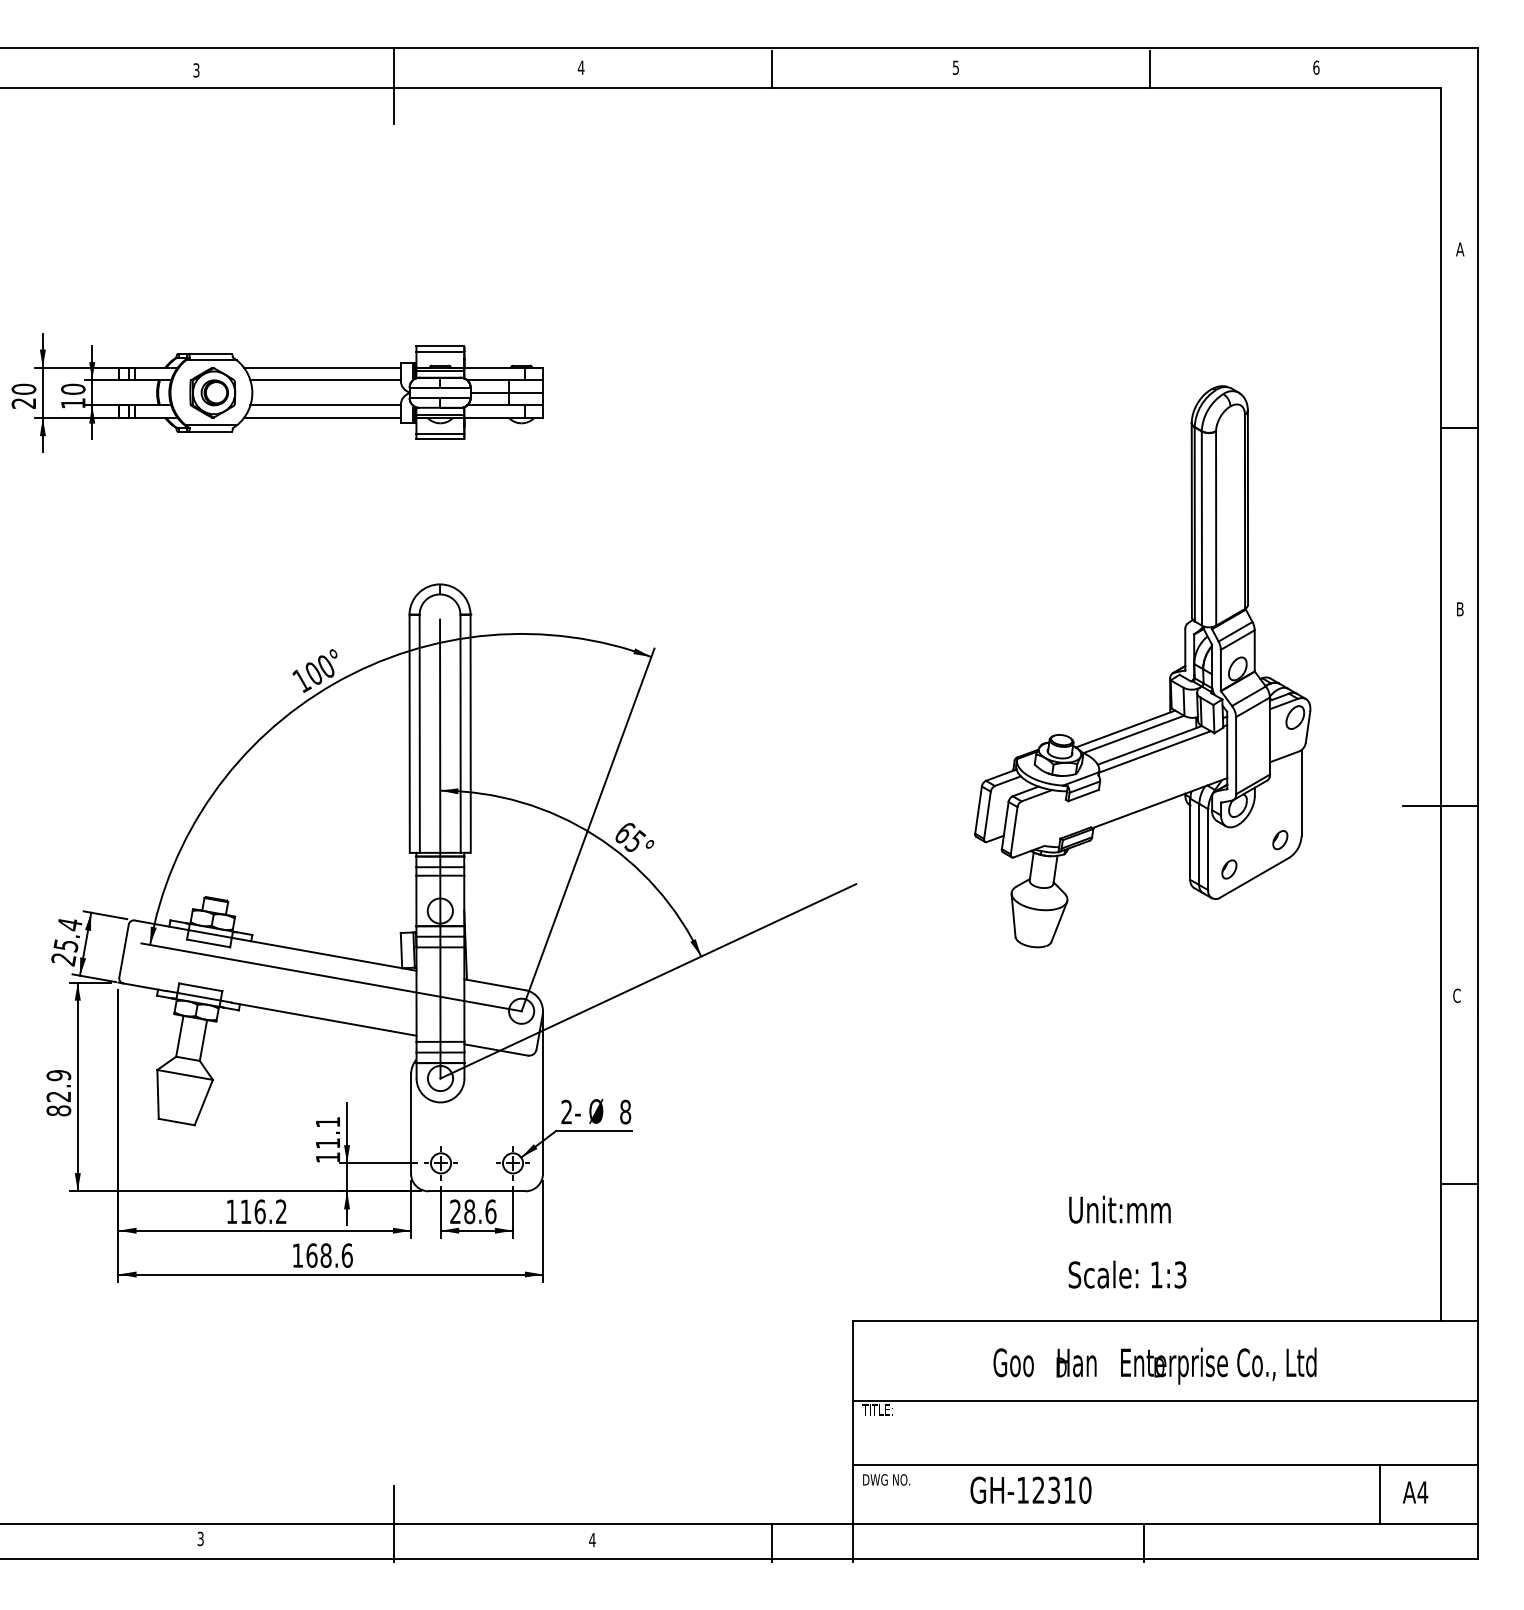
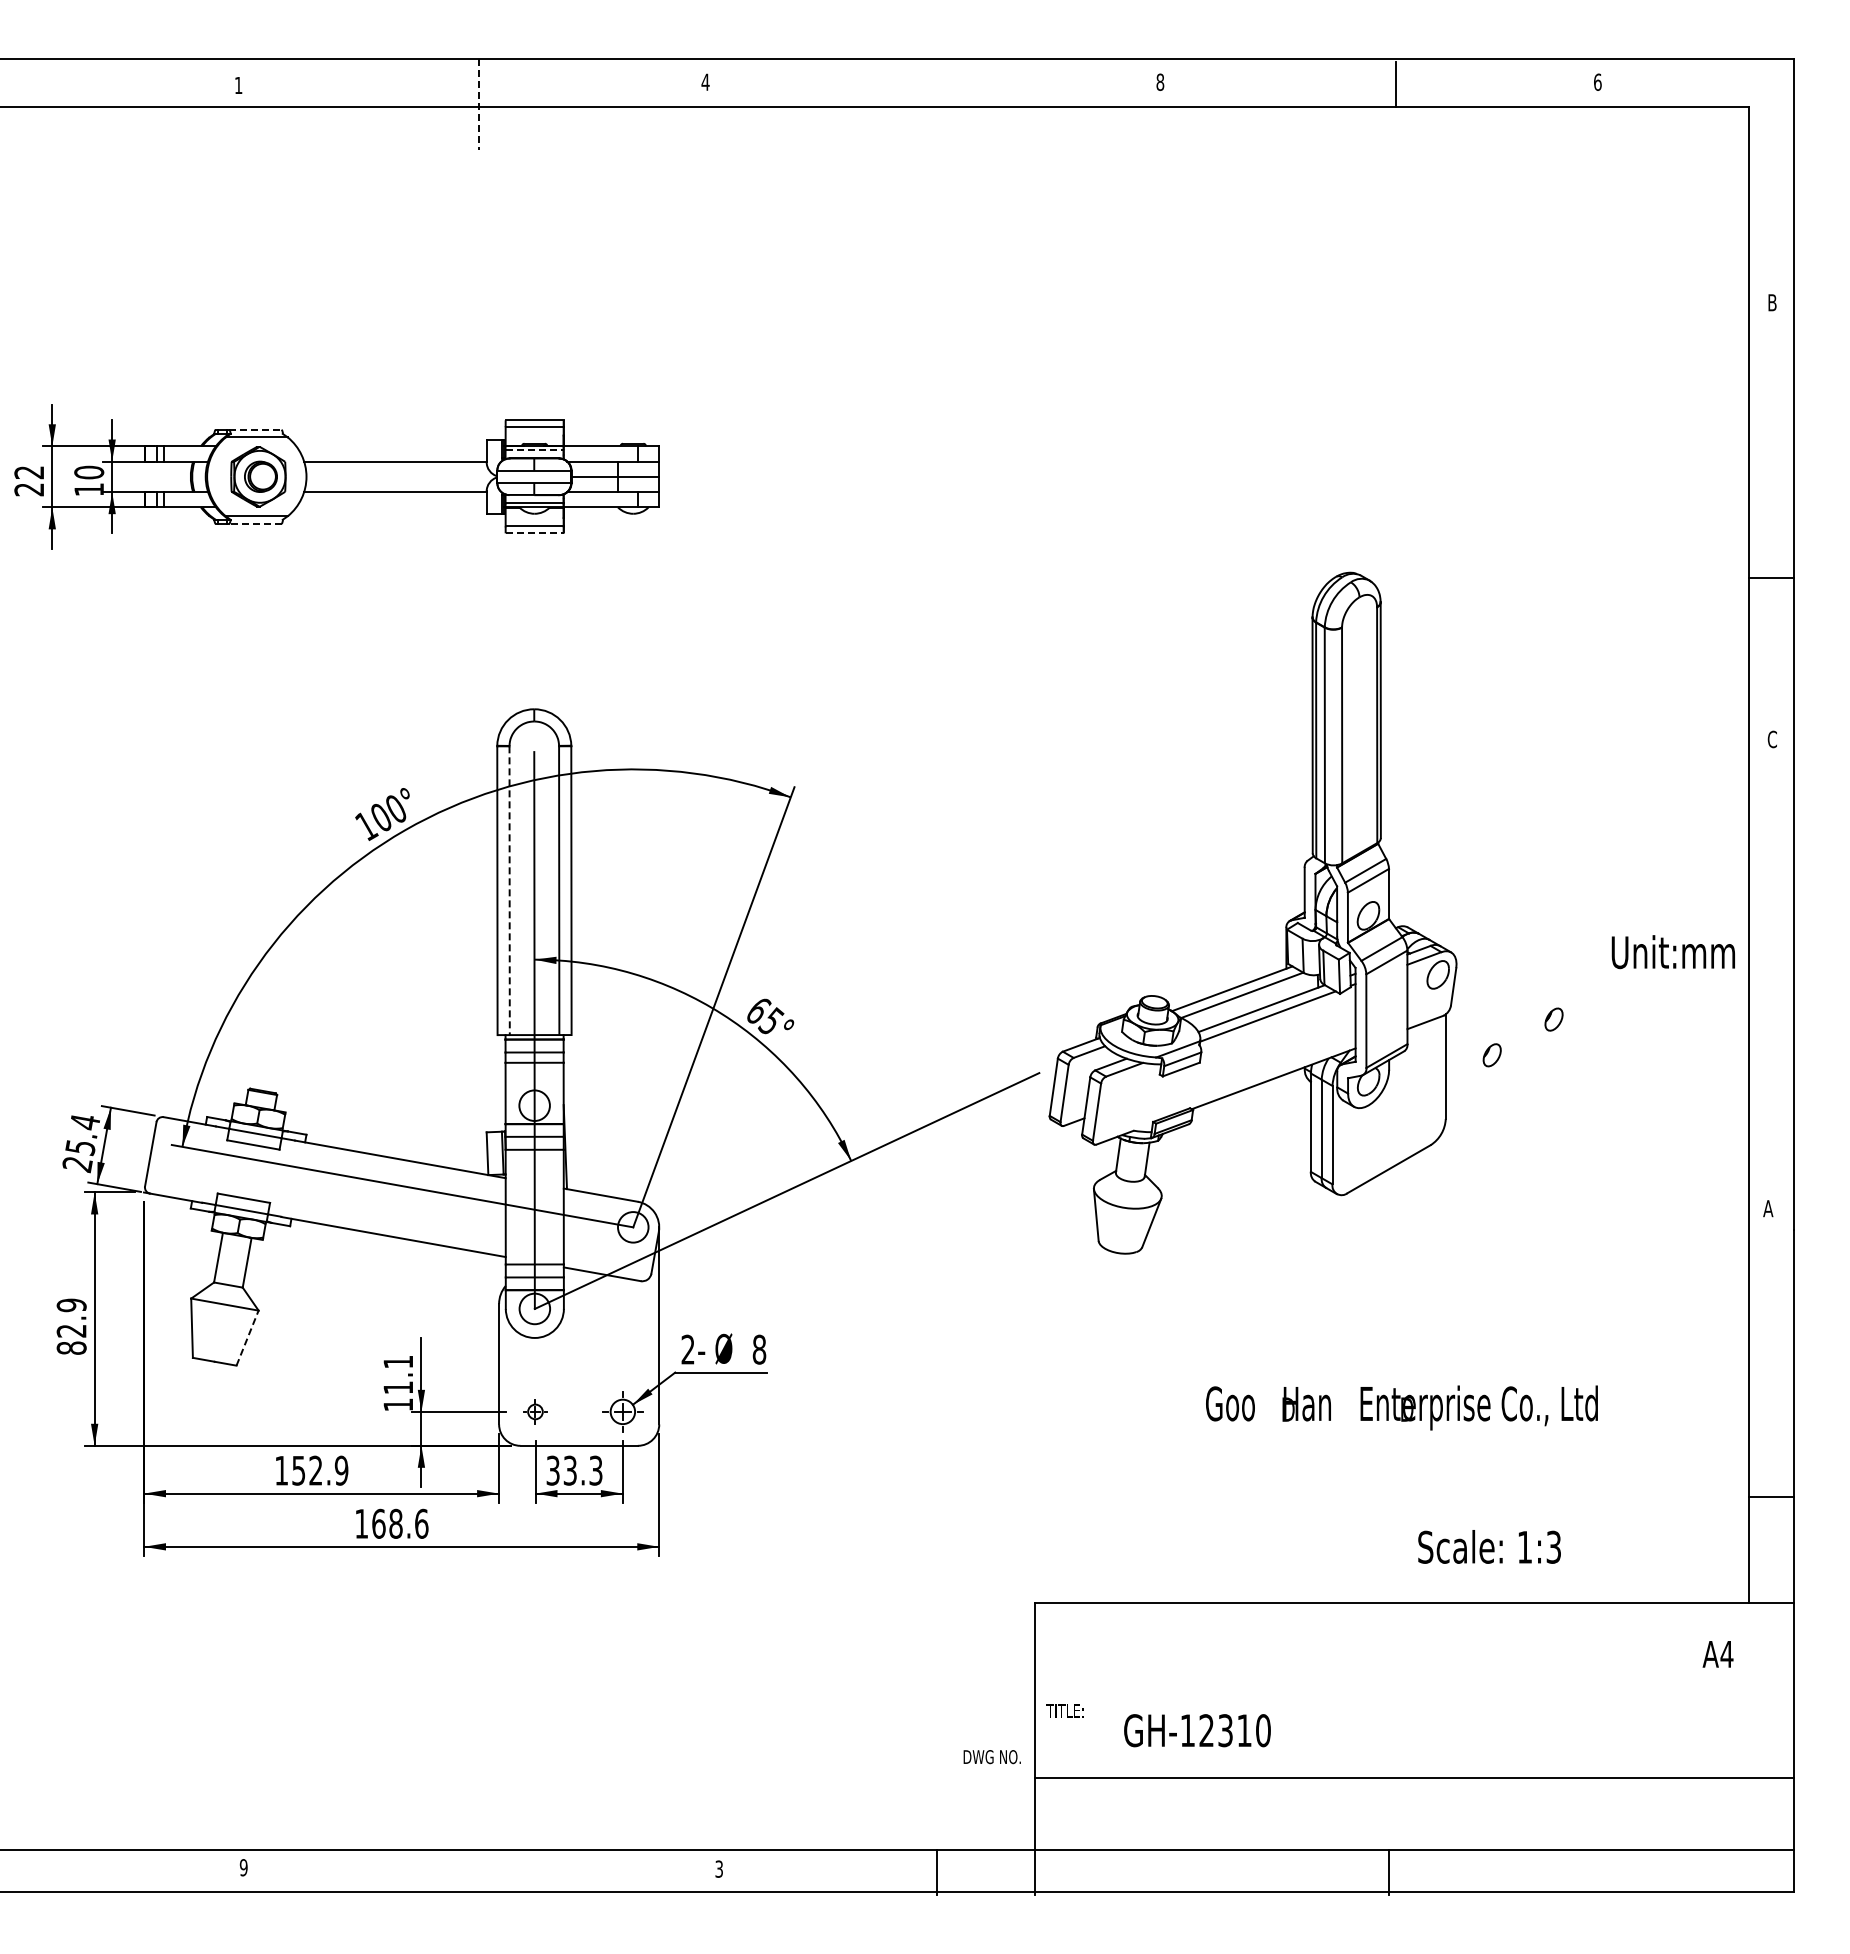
text: (956, 67) -> (1160, 81), 5 -> 8
line: (772, 69) -> (937, 84), removed
text: (196, 70) -> (238, 85), 3 -> 1
line: (394, 86) -> (478, 104), solid -> dashed
text: (1460, 249) -> (1772, 302), A -> B
line: (210, 353) -> (255, 429), solid -> dashed
line: (322, 367) -> (391, 446), removed
line: (441, 371) -> (535, 450), solid -> dashed
text: (24, 389) -> (29, 472), 20 -> 22
line: (322, 418) -> (391, 507), removed
line: (1459, 428) -> (1771, 578), moved
line: (209, 431) -> (254, 523), solid -> dashed
line: (441, 439) -> (535, 533), solid -> dashed
text: (1459, 609) -> (1771, 739), B -> C
part: (1169, 676) -> (1285, 924), moved
line: (419, 734) -> (509, 891), solid -> dashed
line: (1440, 806) -> (1748, 978), removed
text: (1457, 995) -> (1768, 1208), C -> A
line: (203, 1102) -> (247, 1338), solid -> dashed
part: (441, 1163) -> (535, 1411), size x0.6
line: (1459, 1183) -> (1771, 1496), moved
text: (1119, 1209) -> (1672, 952), moved
text: (263, 1211) -> (320, 1470), 116.2 -> 152.9
text: (473, 1211) -> (574, 1470), 28.6 -> 33.3
text: (1127, 1274) -> (1489, 1546), moved
text: (1154, 1365) -> (1401, 1407), moved
line: (1165, 1401) -> (1414, 1700), removed
text: (886, 1480) -> (991, 1757), moved
text: (1031, 1490) -> (1197, 1730), moved
text: (1415, 1492) -> (1717, 1654), moved
line: (1380, 1494) -> (1675, 1813), removed
line: (394, 1523) -> (478, 1849), removed
text: (200, 1538) -> (243, 1867), 3 -> 9
text: (592, 1539) -> (719, 1868), 4 -> 3

